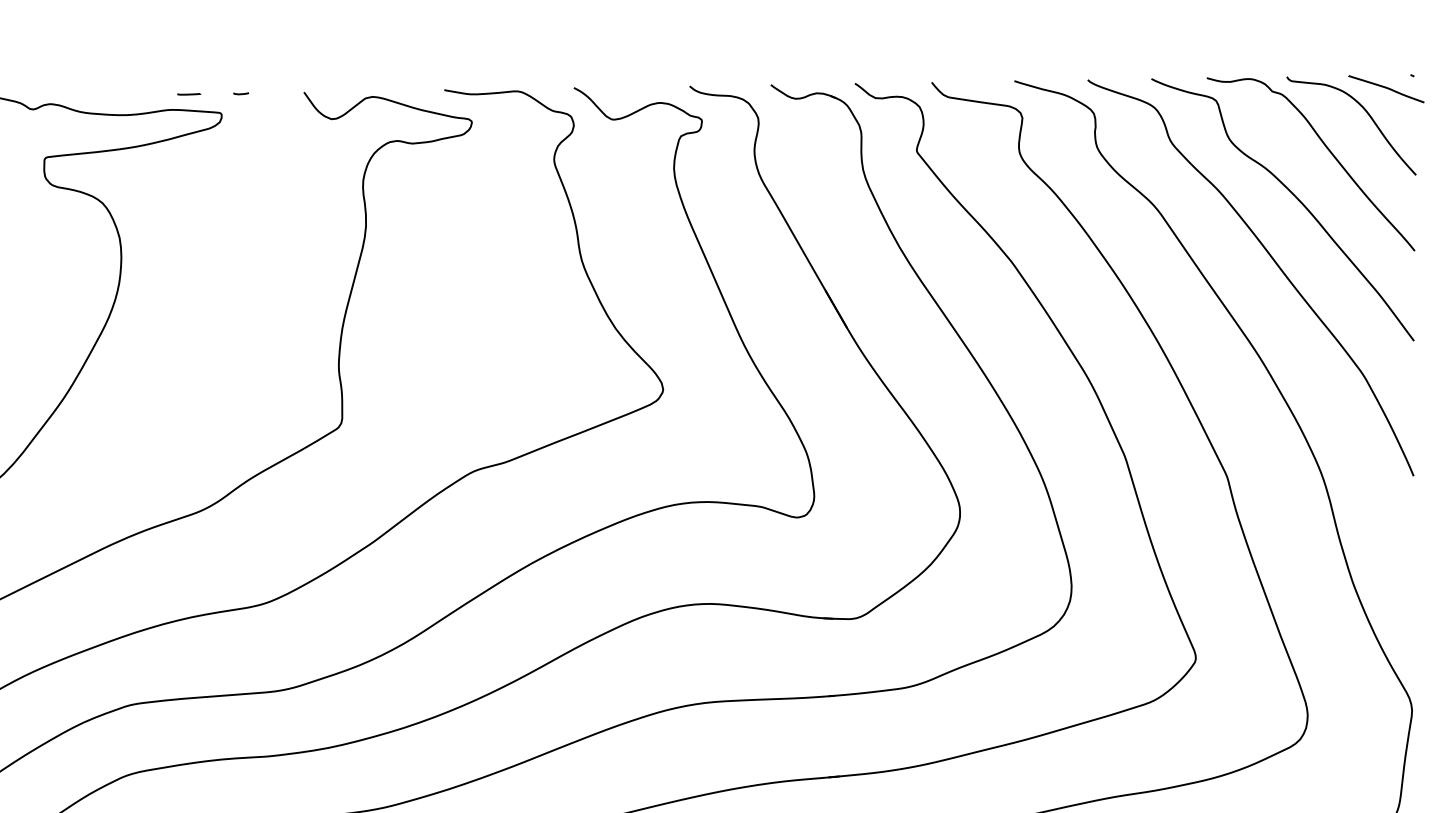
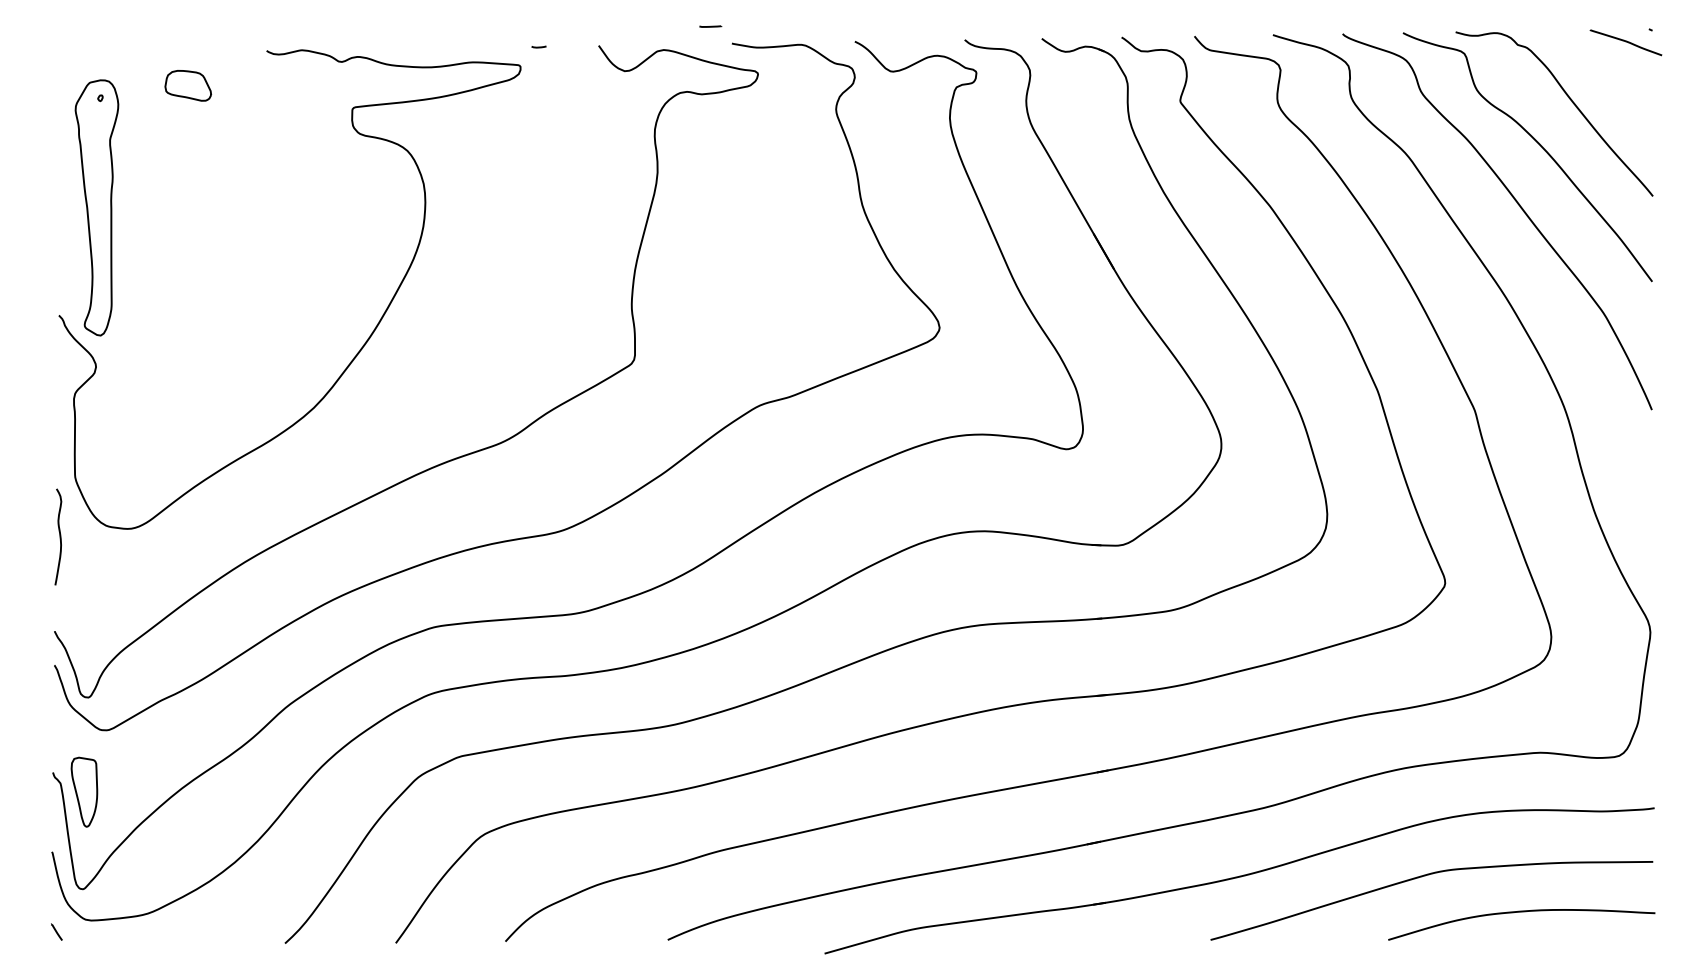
line: (188, 94) -> (710, 26), moved
curve: (1367, 115) -> (1608, 67), removed

